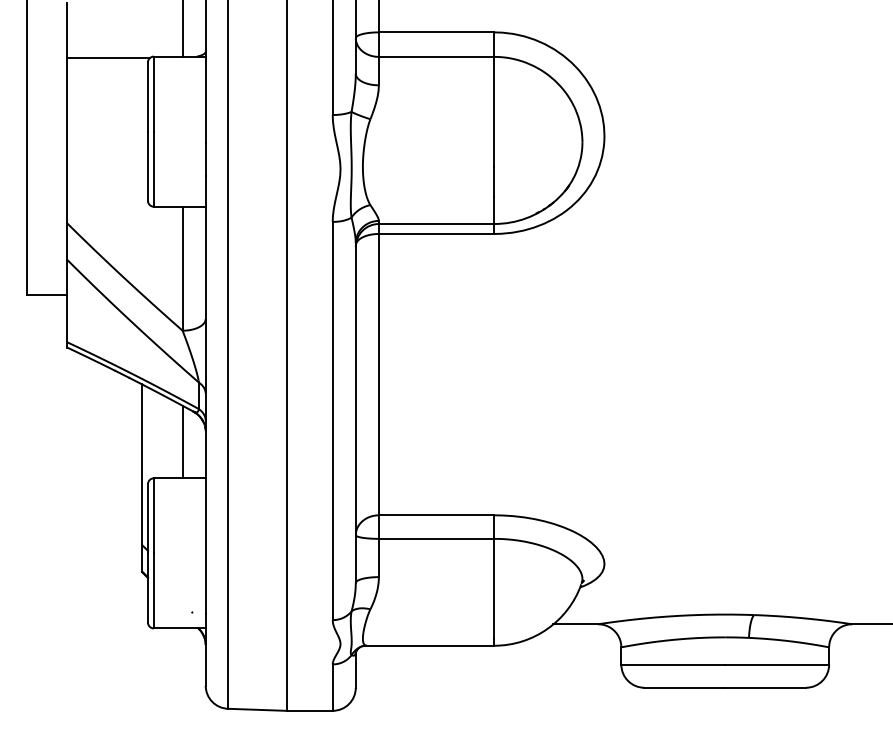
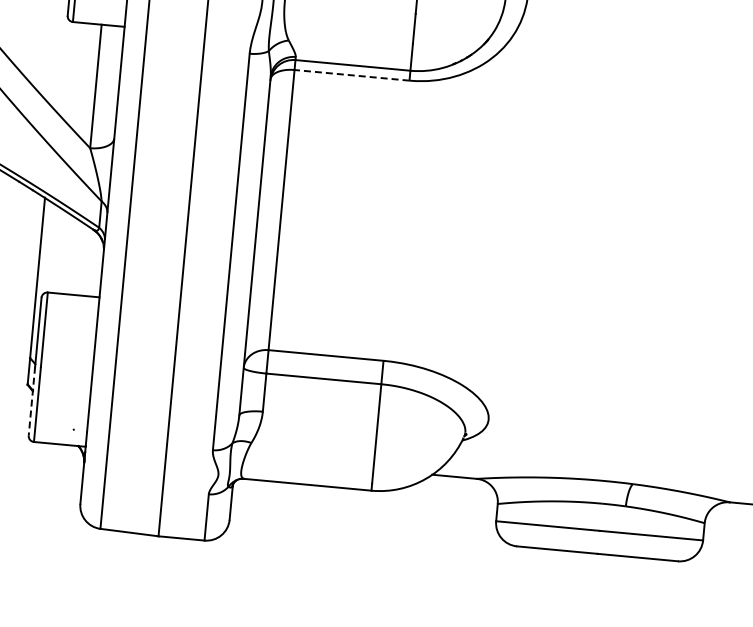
line: (436, 233) -> (351, 74), solid -> dashed
line: (182, 441) -> (79, 258), removed
line: (148, 588) -> (32, 401), solid -> dashed

